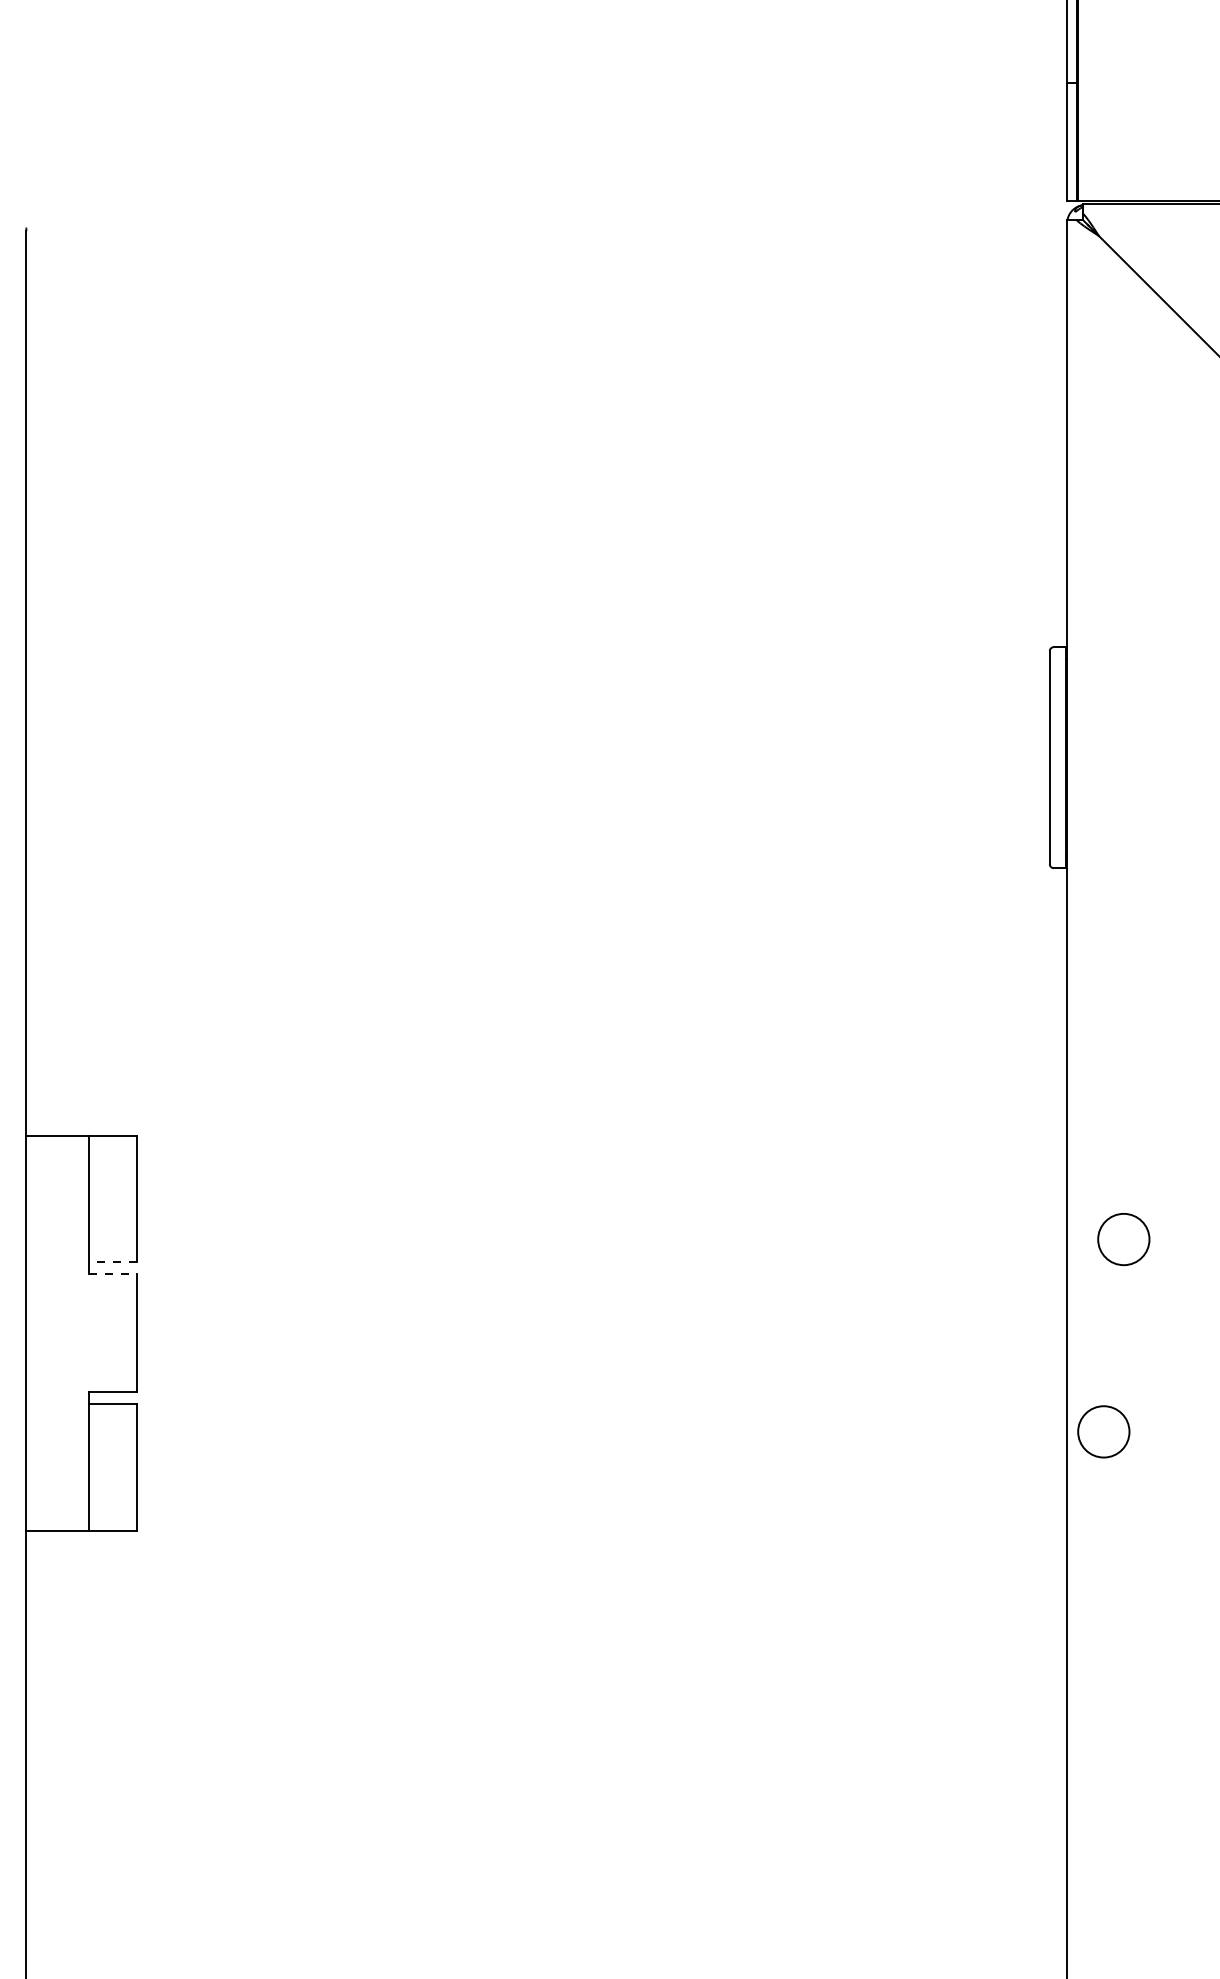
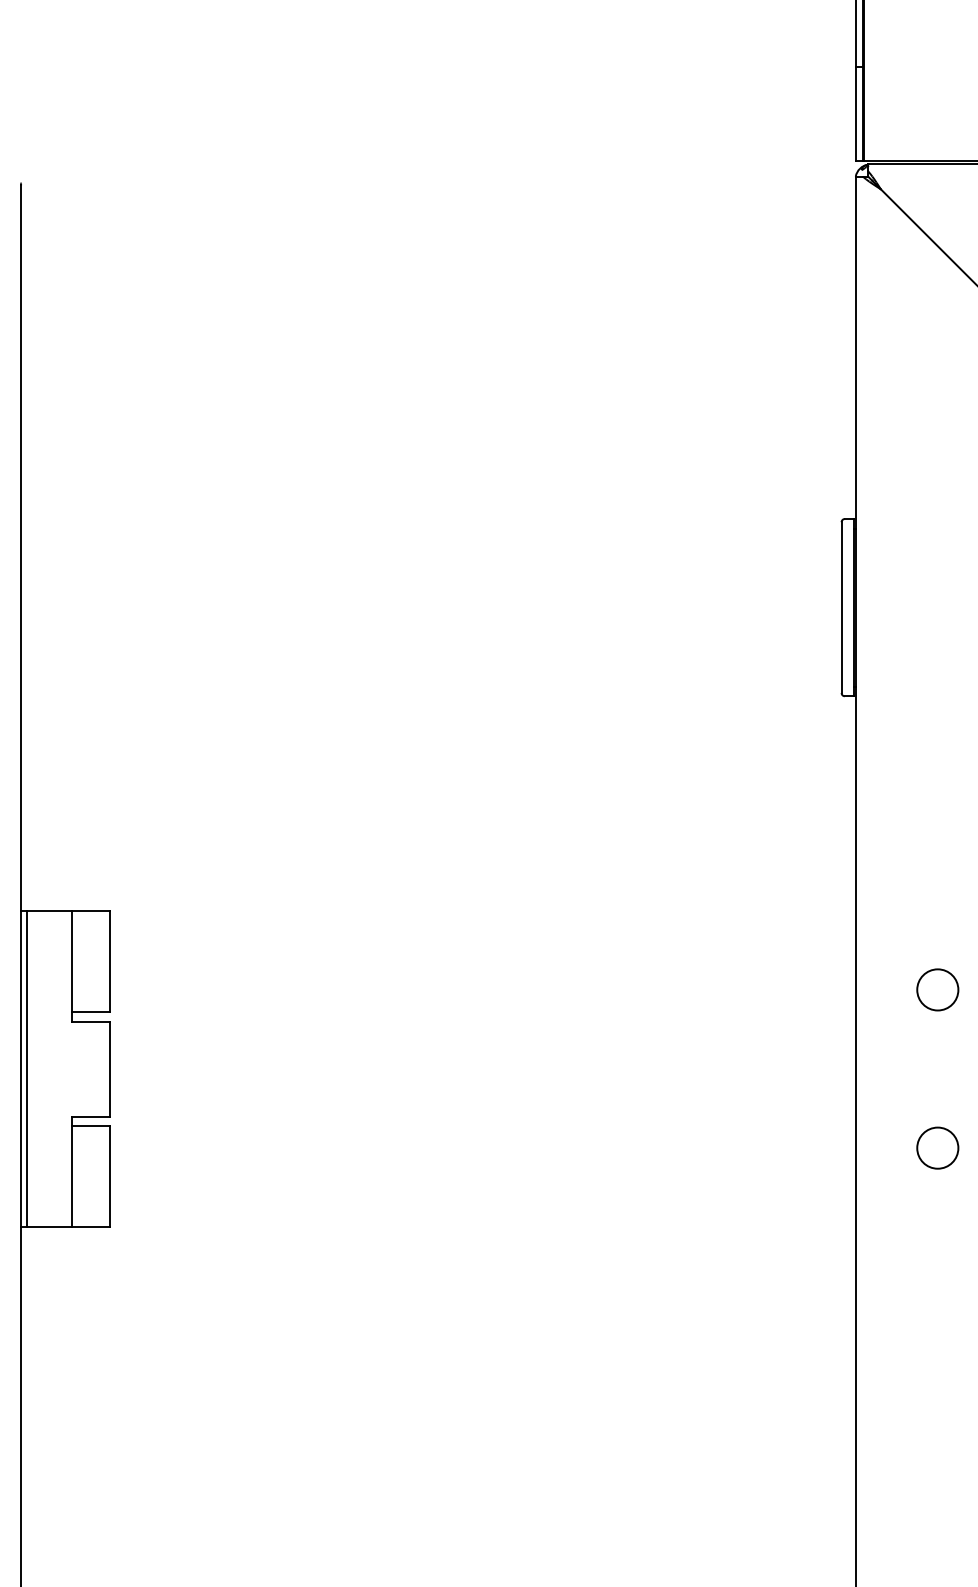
circle: (1123, 1239) -> (937, 989), moved
line: (113, 1262) -> (90, 1012), dashed -> solid
line: (113, 1273) -> (90, 1021), dashed -> solid
line: (34, 1332) -> (27, 1068), added
circle: (1103, 1431) -> (937, 1147), moved

